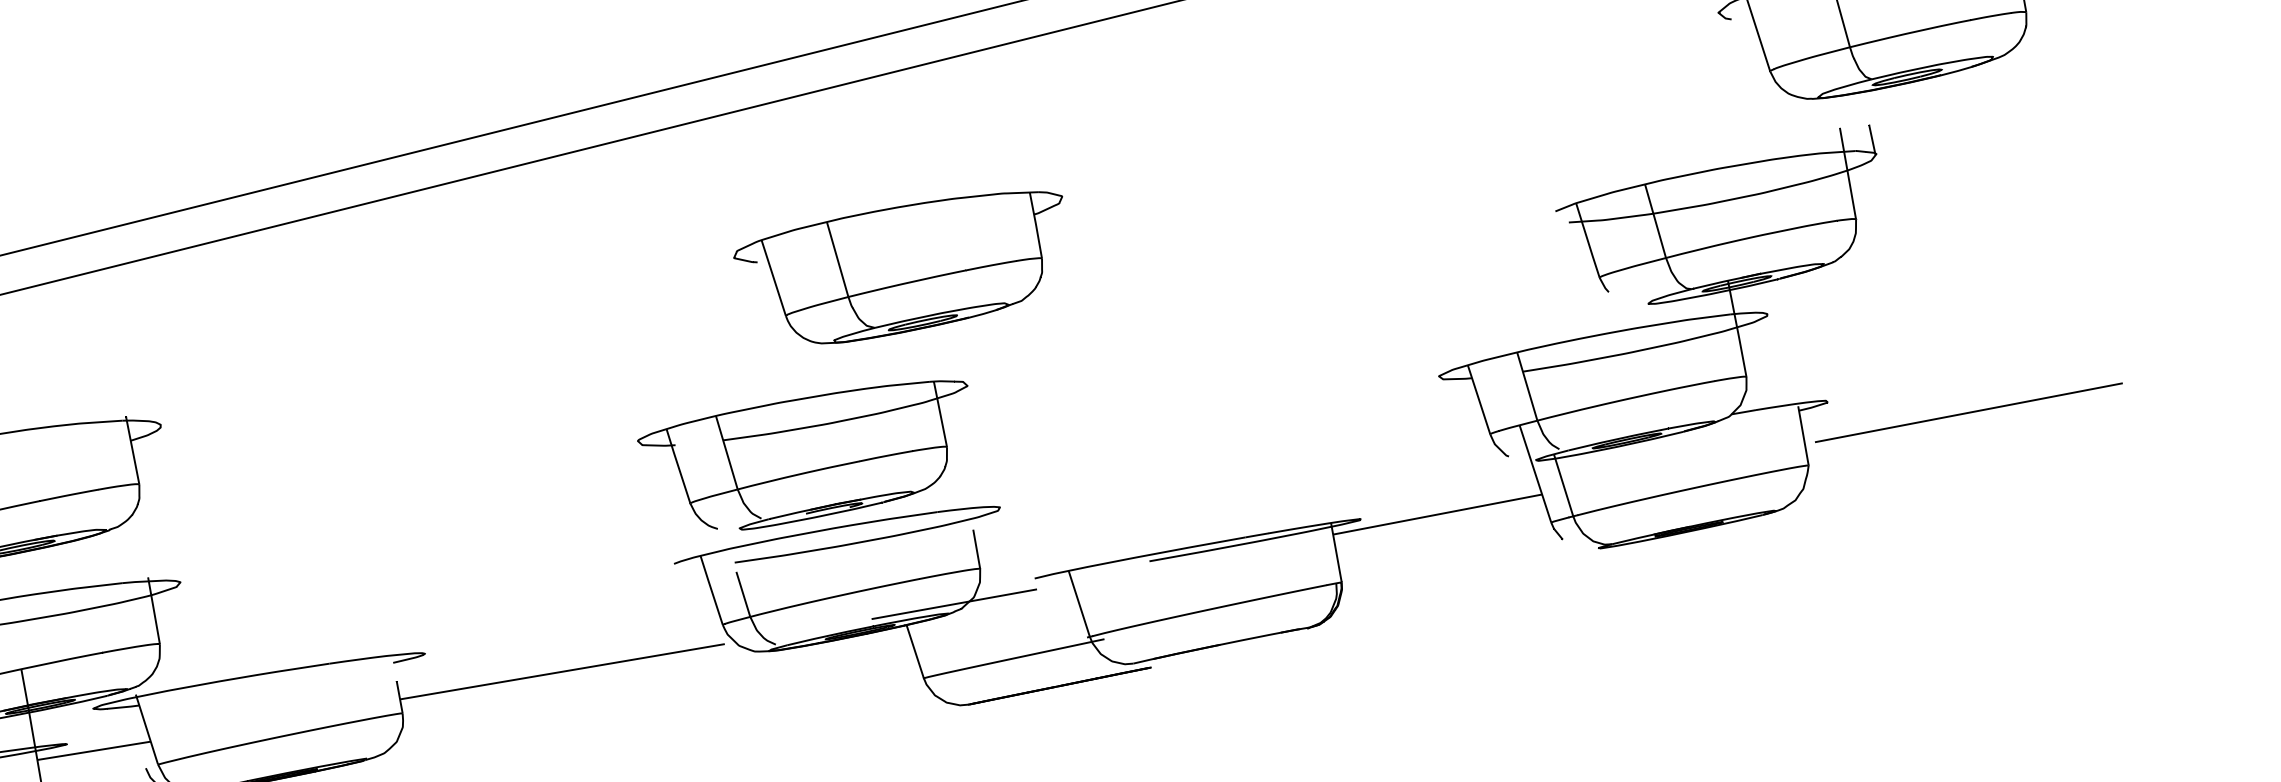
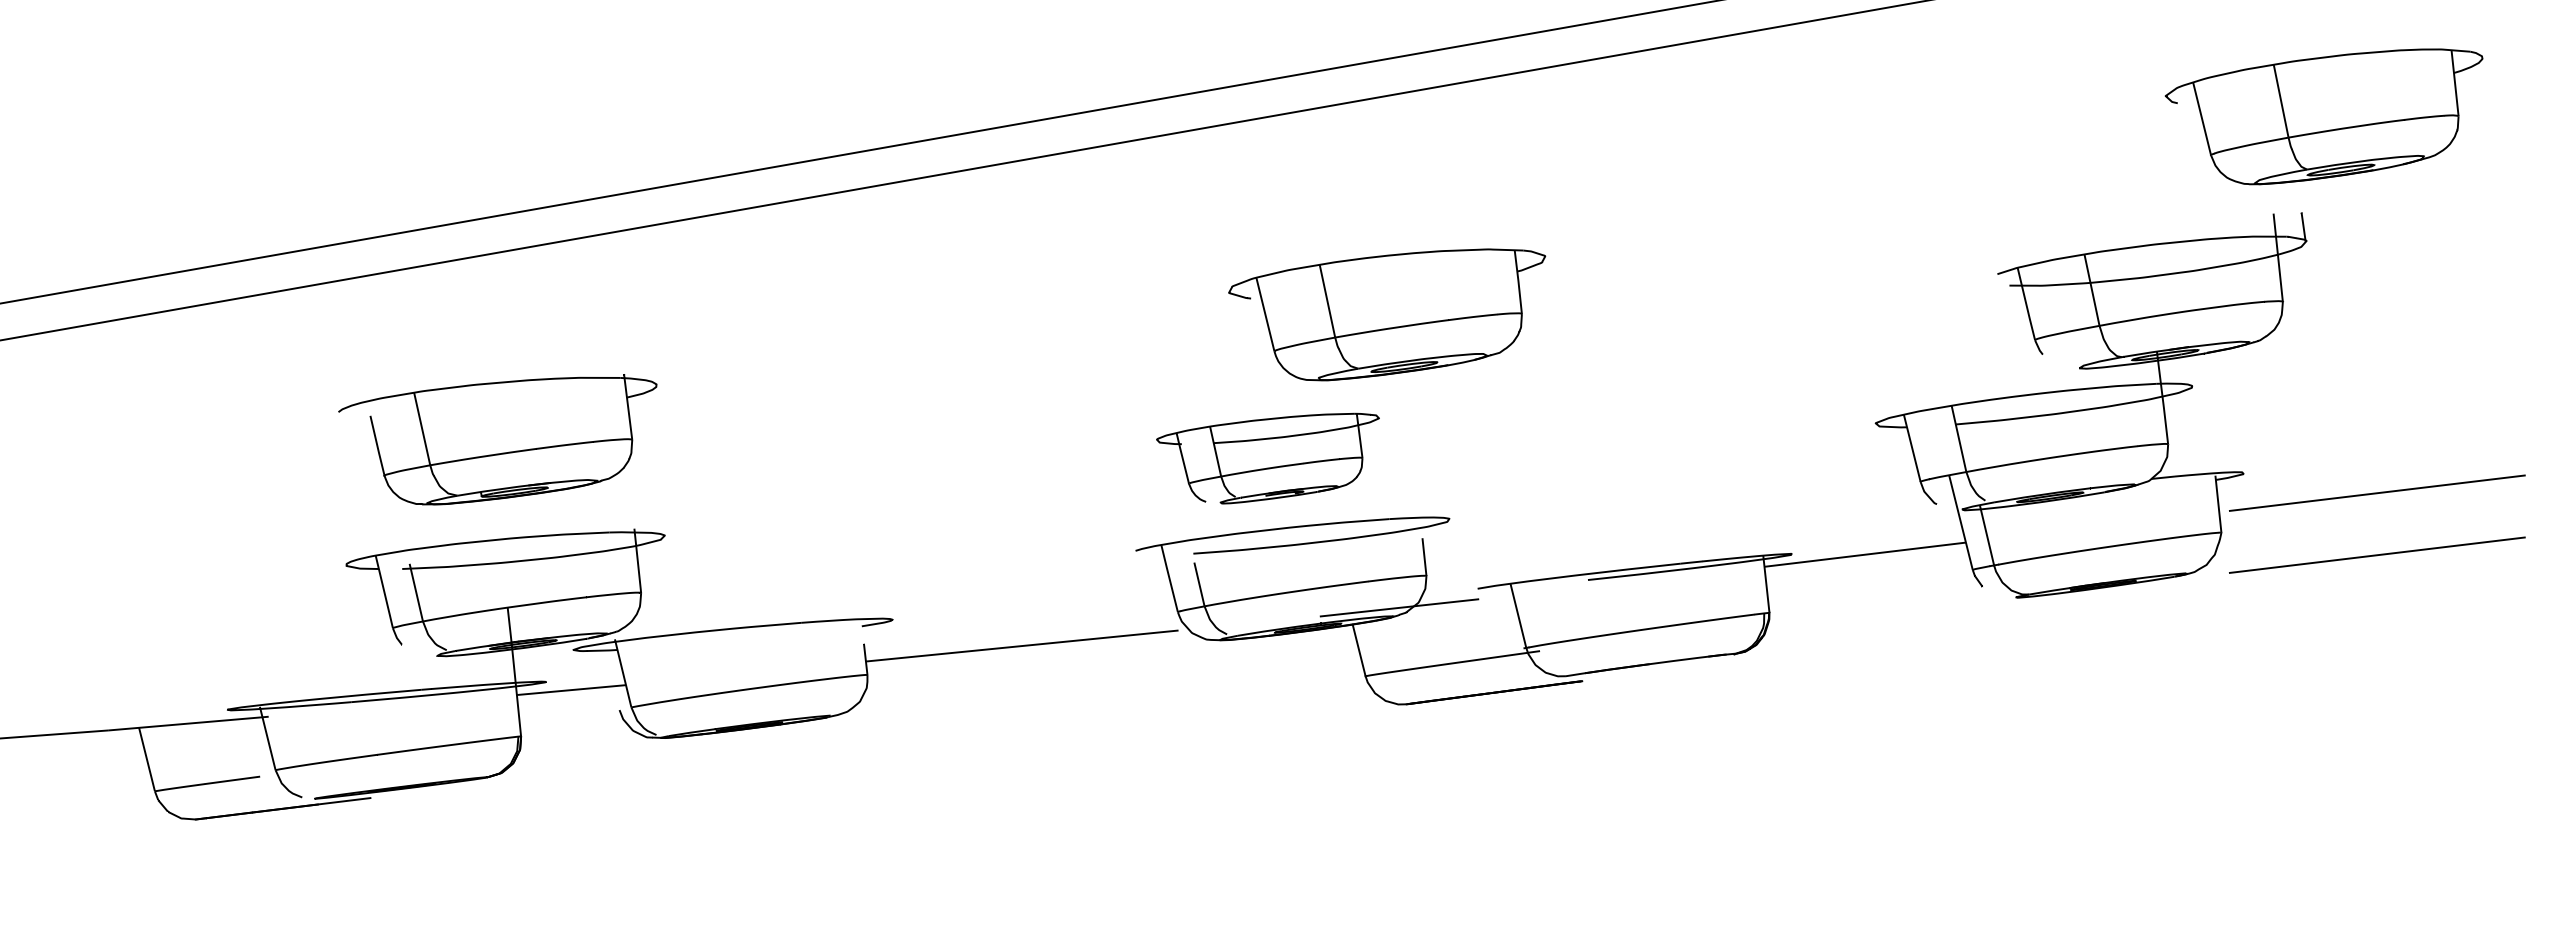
part: (901, 269) -> (1387, 314), moved
part: (805, 457) -> (1267, 458), size x0.7
line: (1973, 476) -> (2377, 554), added

